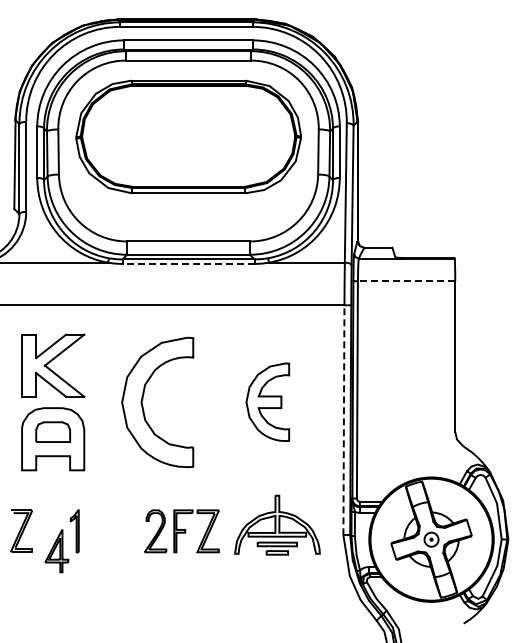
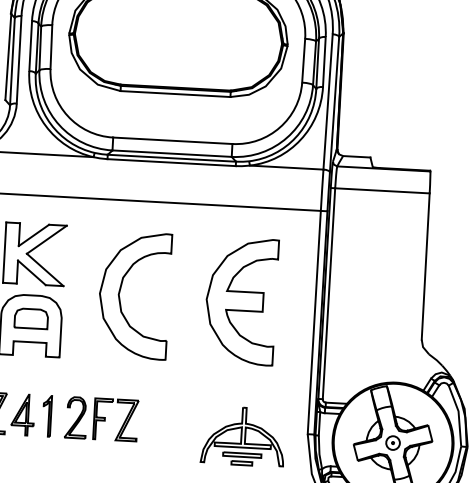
line: (188, 263) -> (171, 162), dashed -> solid
line: (406, 281) -> (382, 191), dashed -> solid
part: (267, 401) -> (241, 300), size x1.67
line: (343, 419) -> (313, 321), dashed -> solid
part: (277, 524) -> (243, 435), moved
part: (181, 531) -> (101, 419), moved
part: (56, 551) -> (22, 415), moved

